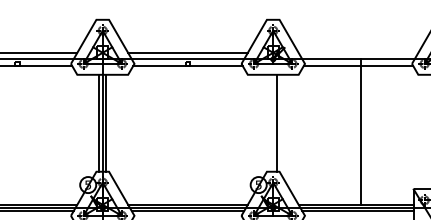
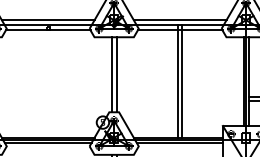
line: (358, 52) -> (180, 19), added
line: (269, 122) -> (111, 74), added
line: (355, 131) -> (177, 81), added

